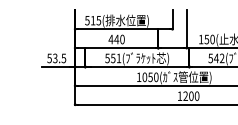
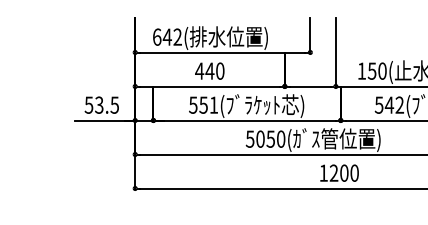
text: (93, 20) -> (168, 36), 515( -> 642(
text: (138, 77) -> (249, 139), 1050( -> 5050(

